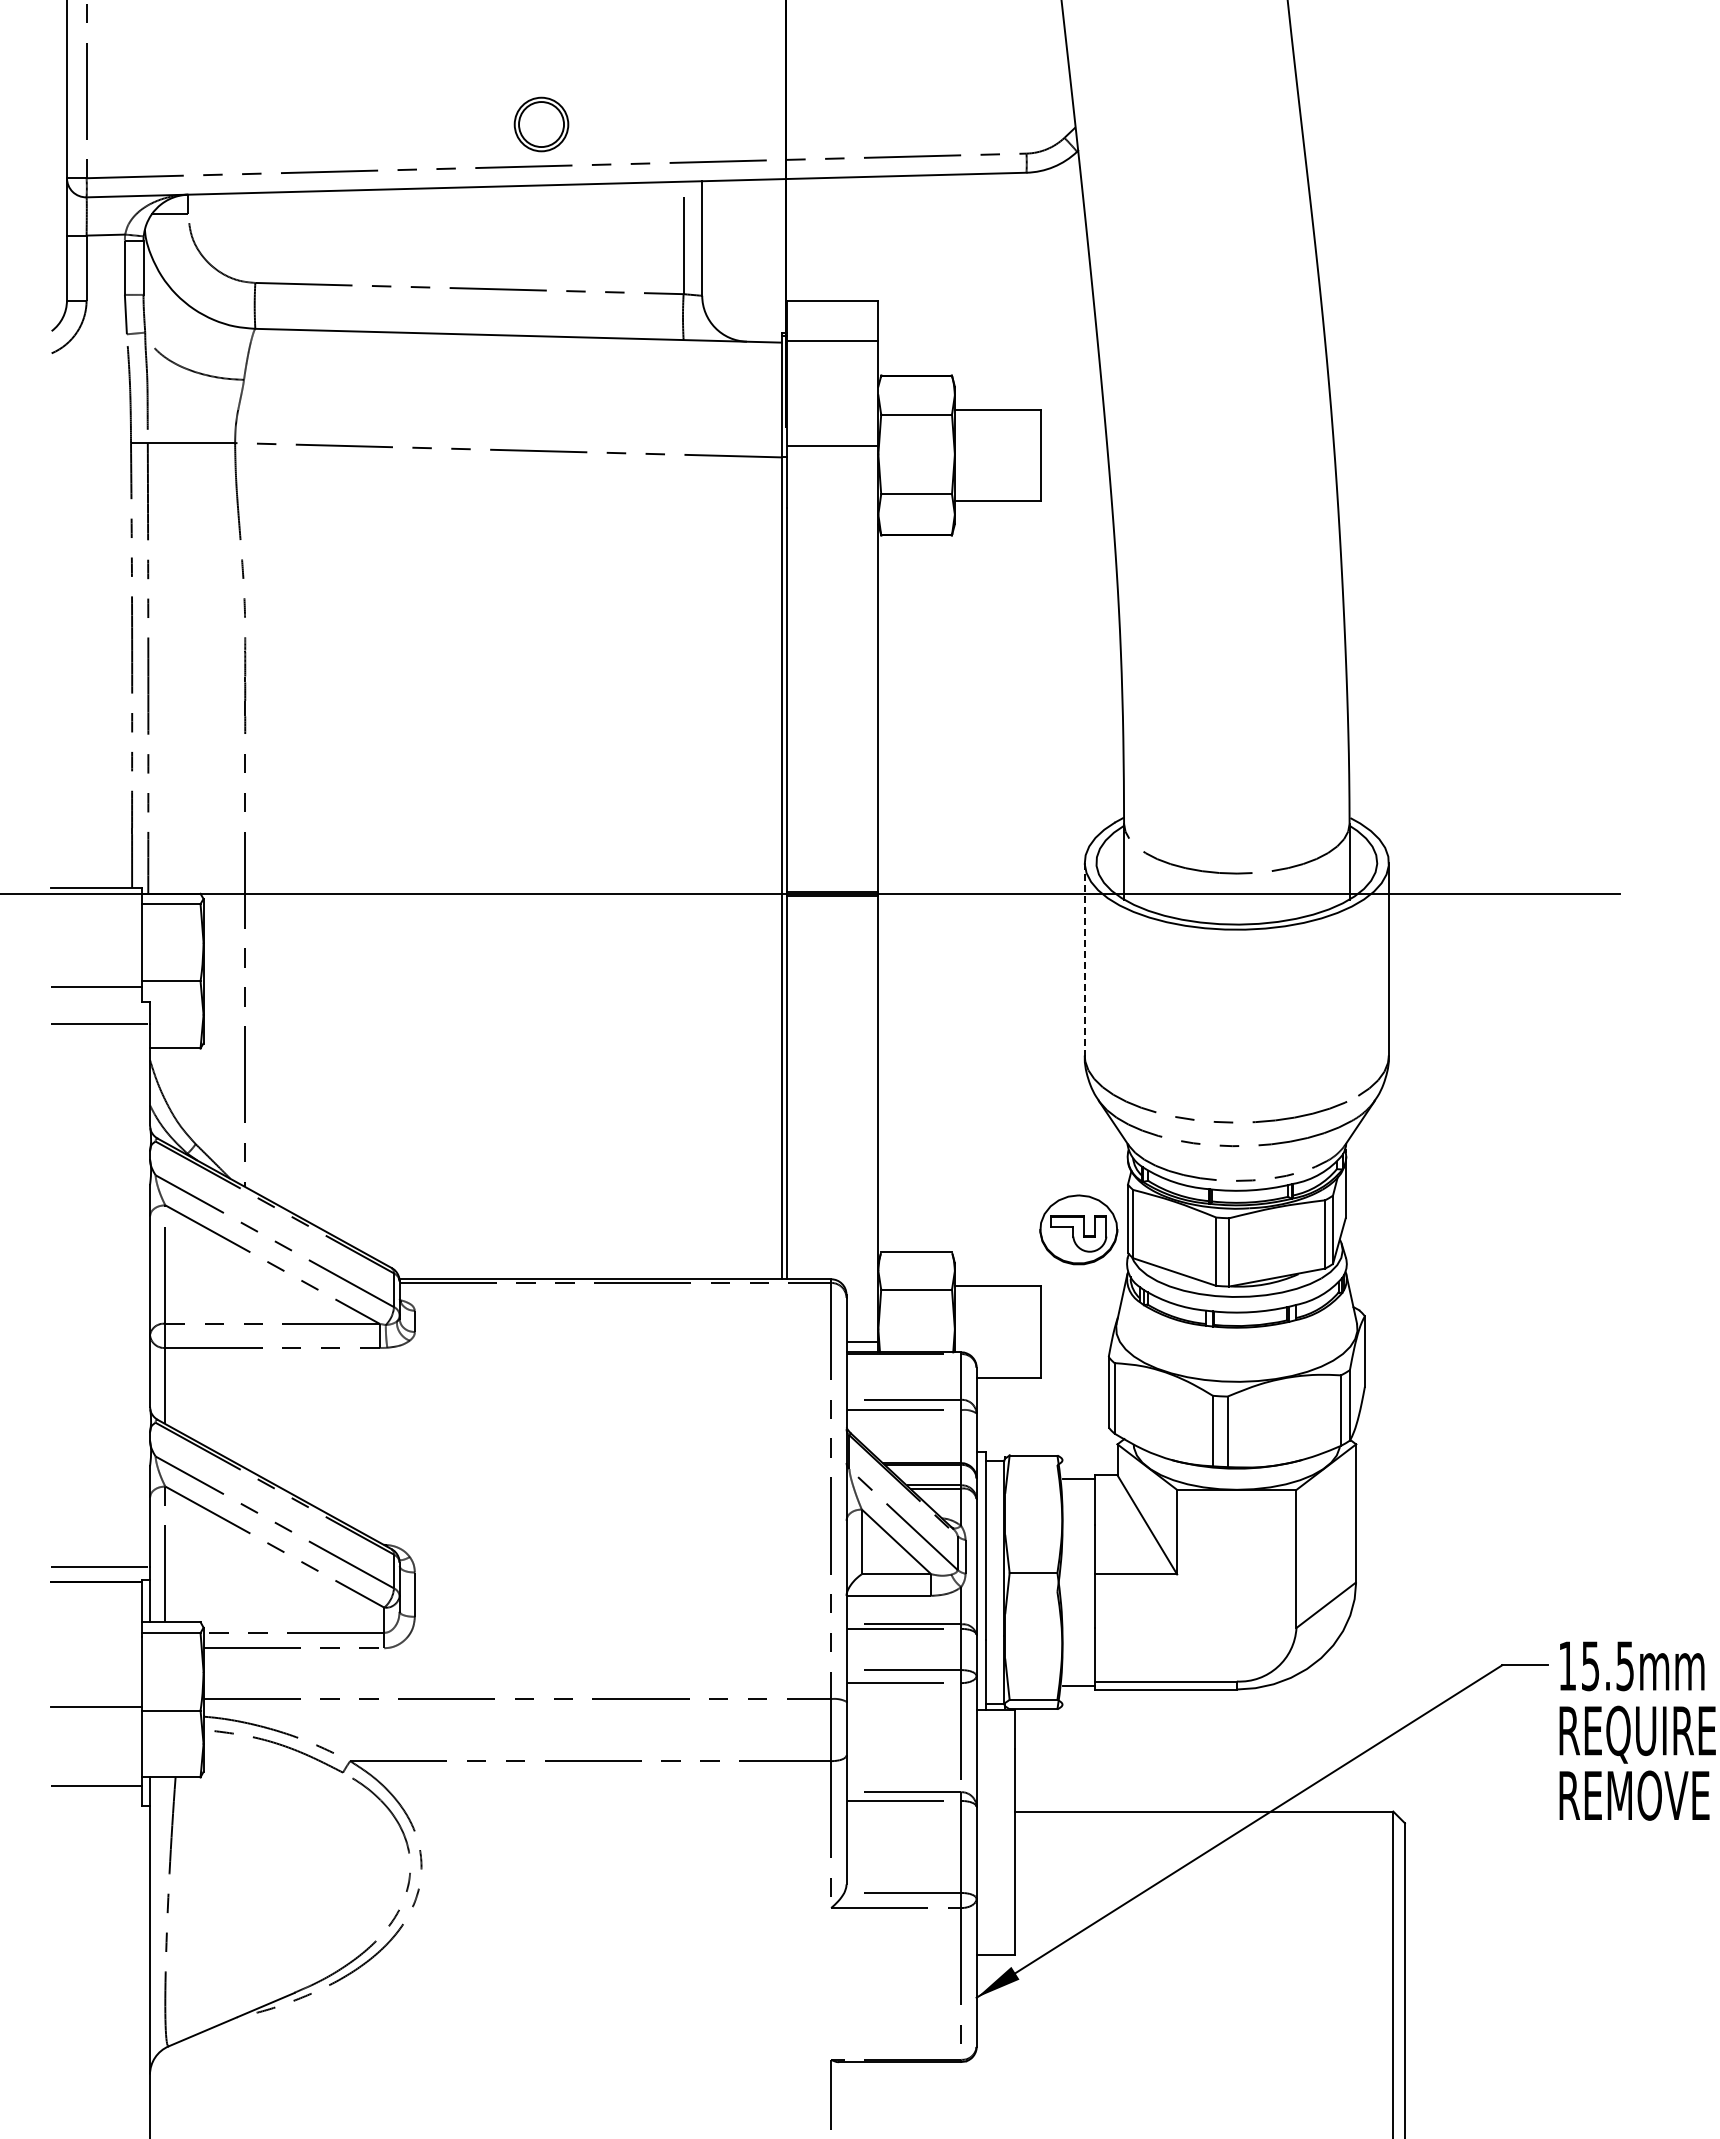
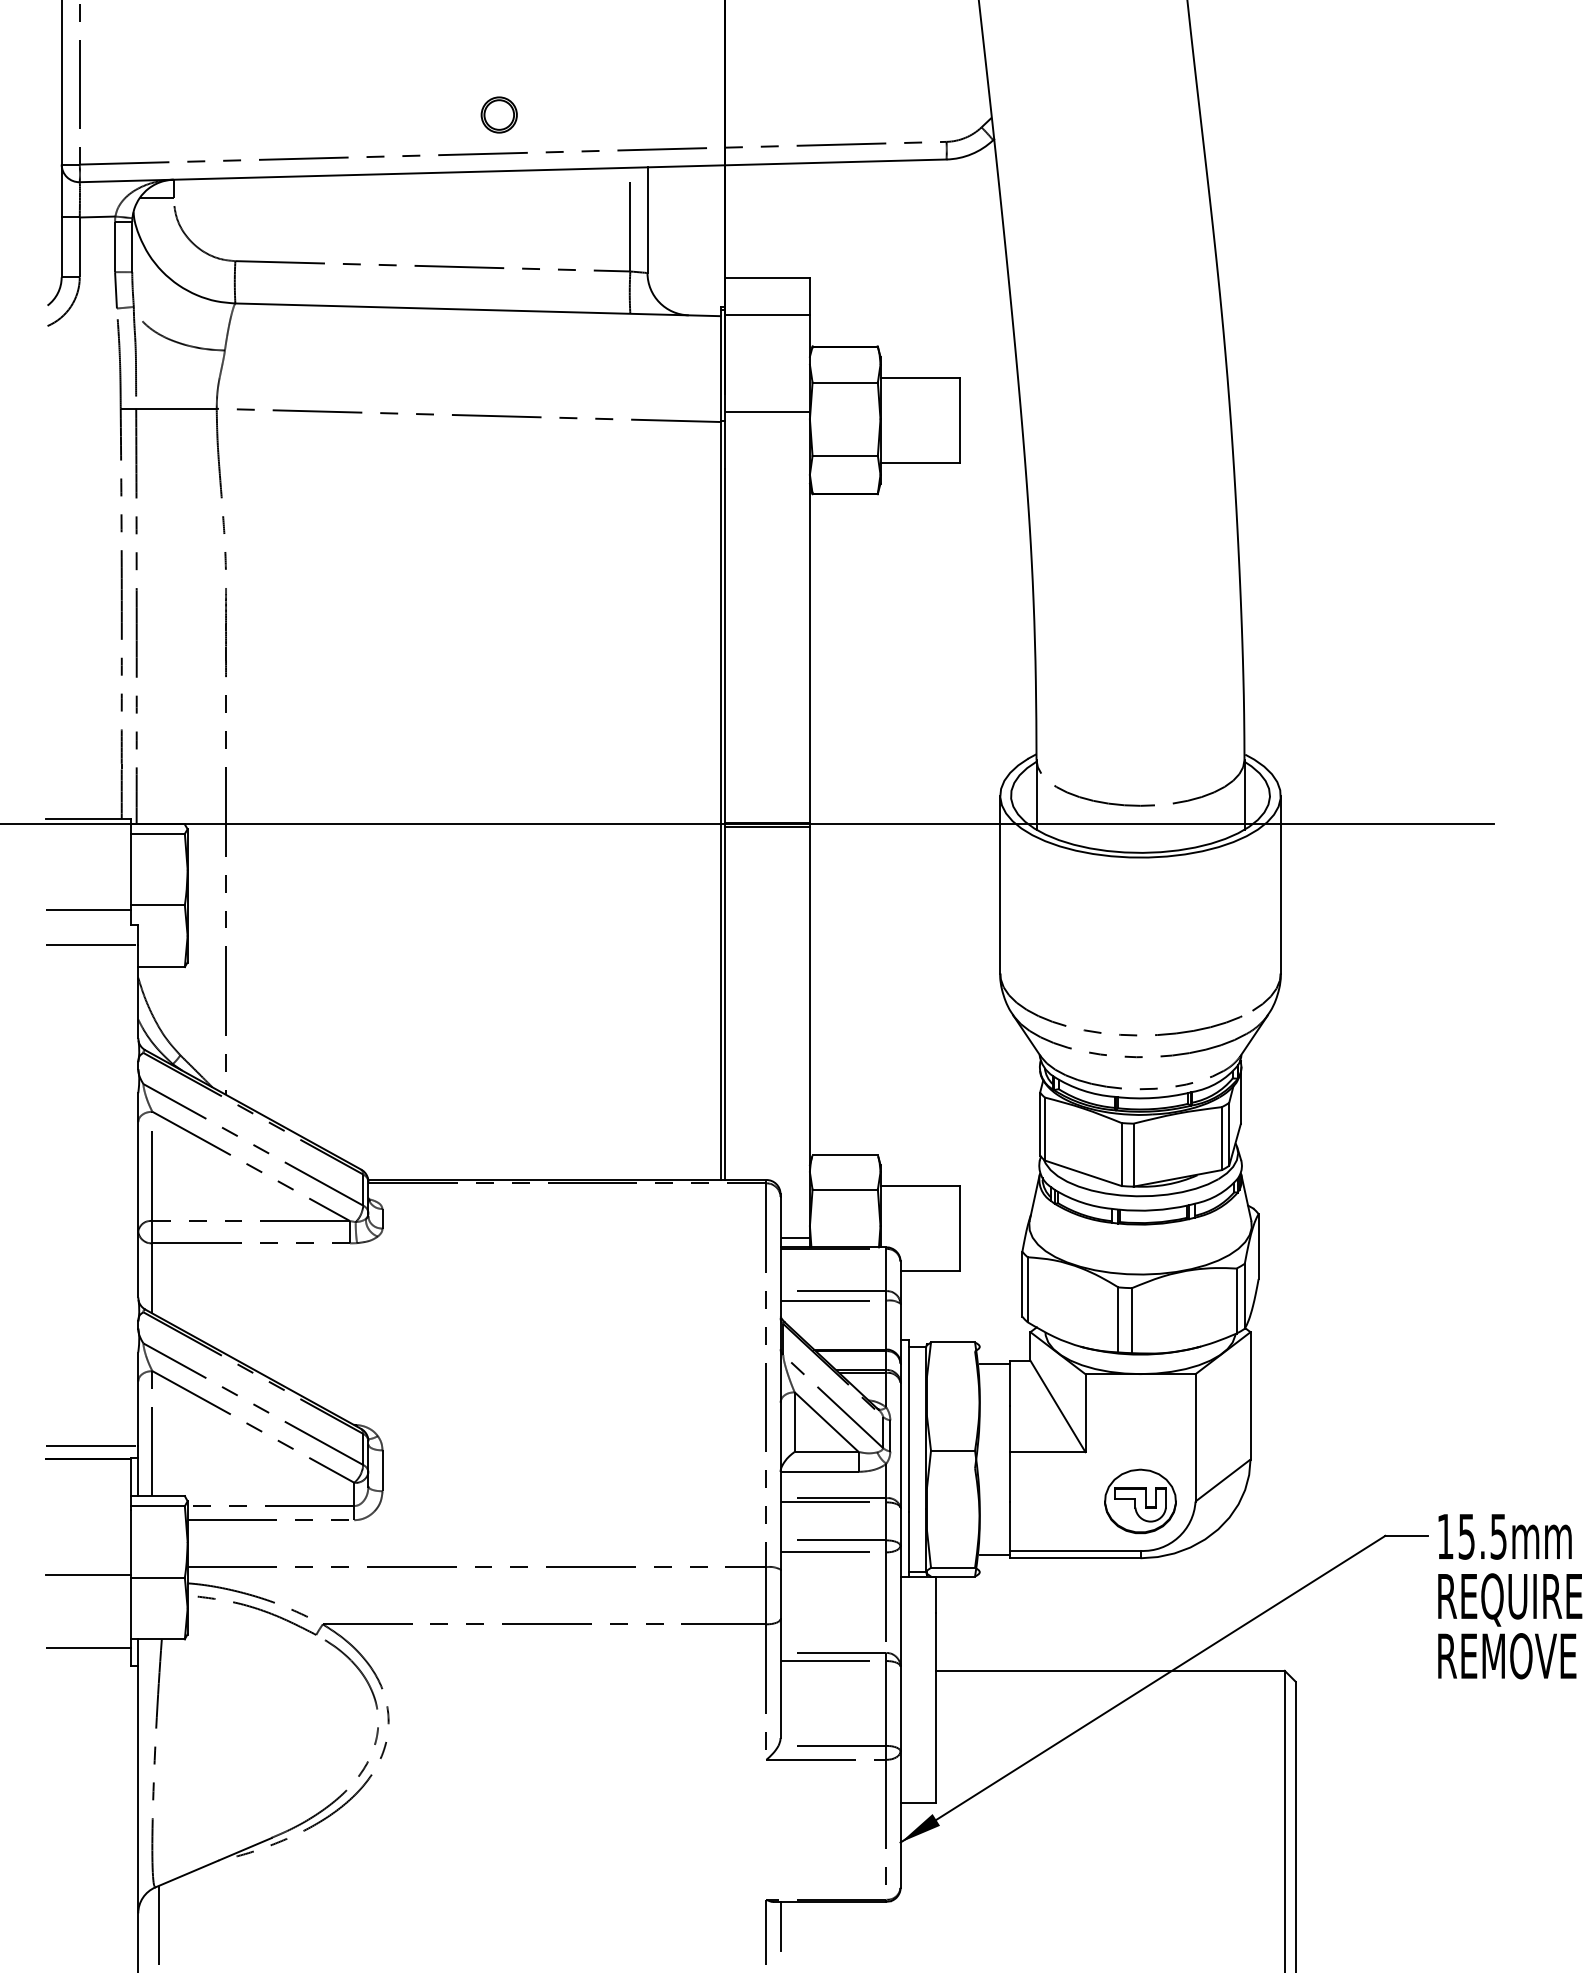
part: (541, 124) -> (499, 115), size x0.71
line: (1084, 959) -> (1000, 885), dashed -> solid
part: (1078, 1229) -> (1140, 1501), moved
line: (172, 2087) -> (158, 1925), added
line: (846, 2088) -> (780, 1926), added

